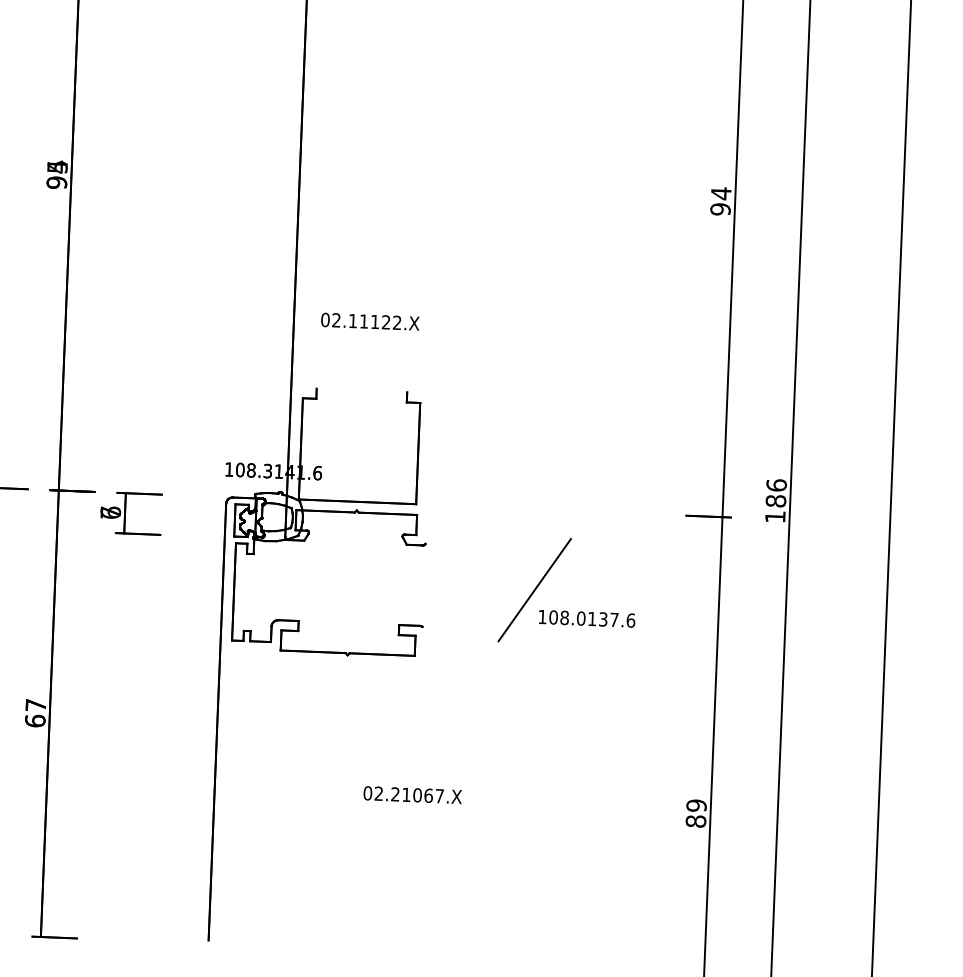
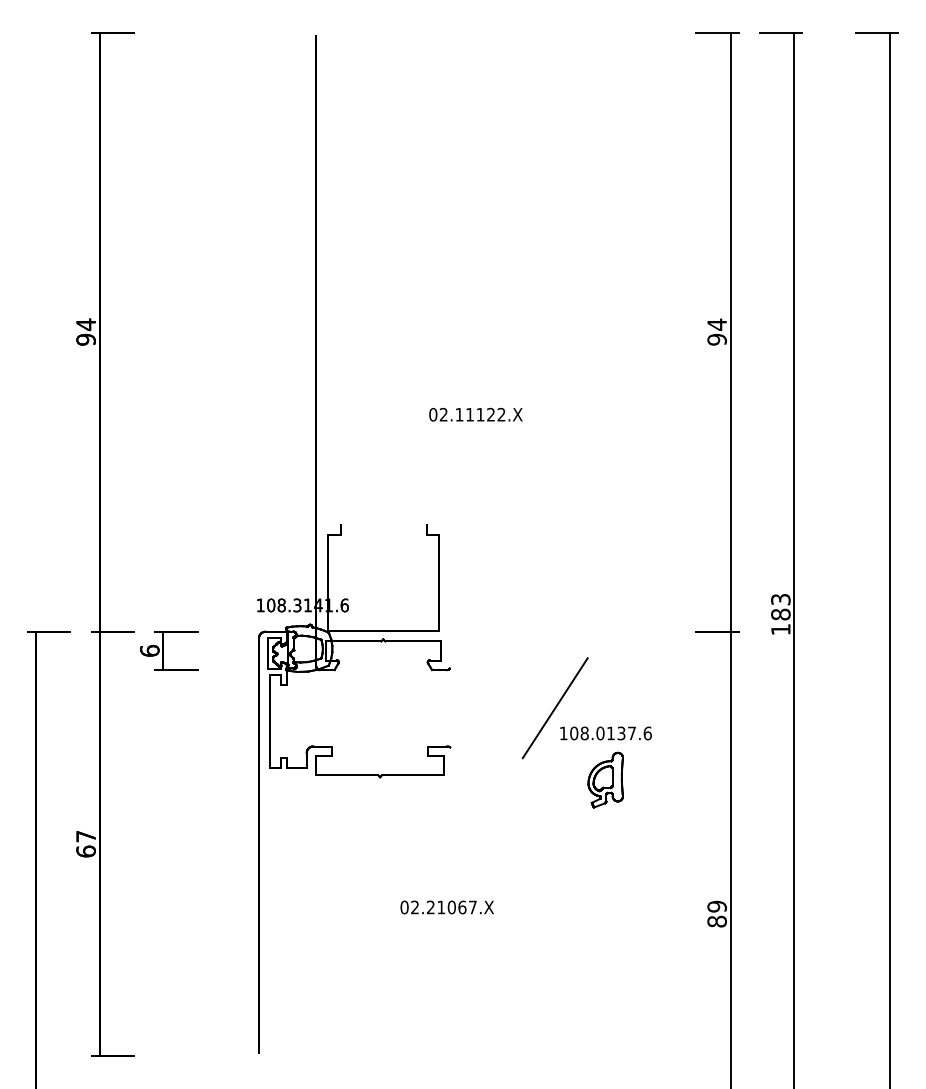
text: (56, 166) -> (85, 324), 95 -> 94
text: (369, 321) -> (475, 414), moved
text: (776, 485) -> (780, 599), 186 -> 183
text: (110, 512) -> (149, 650), 7 -> 6
part: (584, 667) -> (605, 779), added

